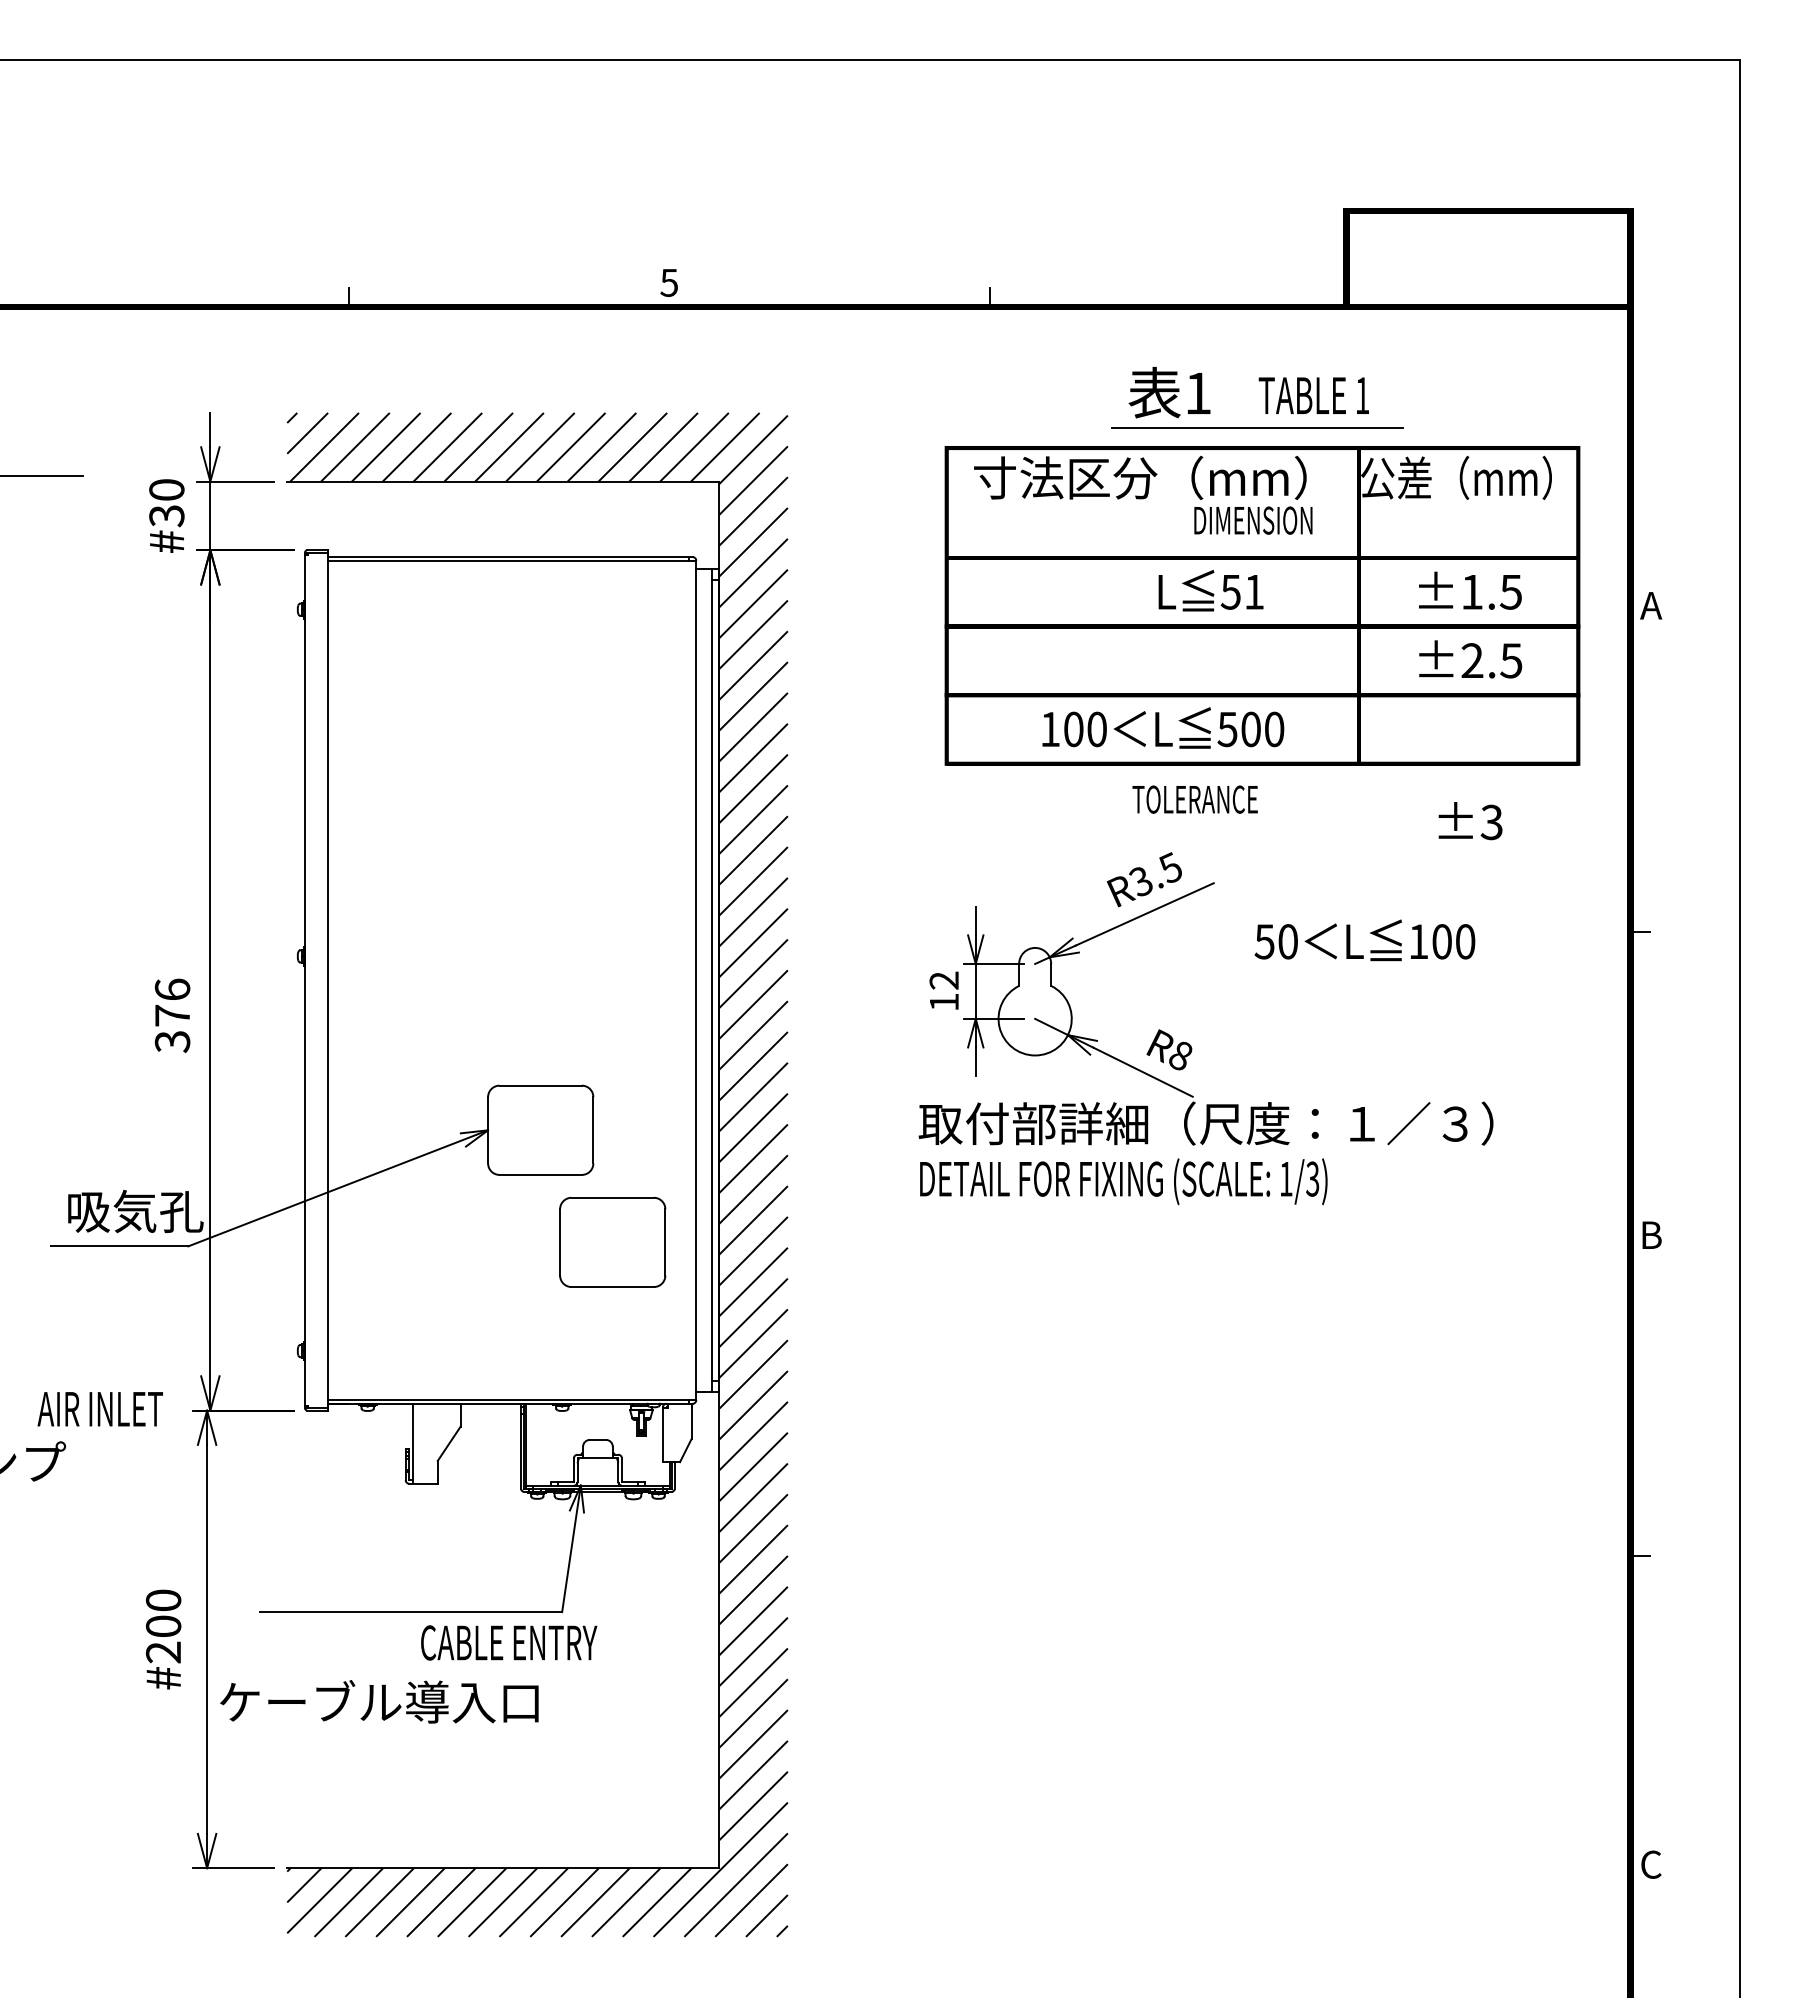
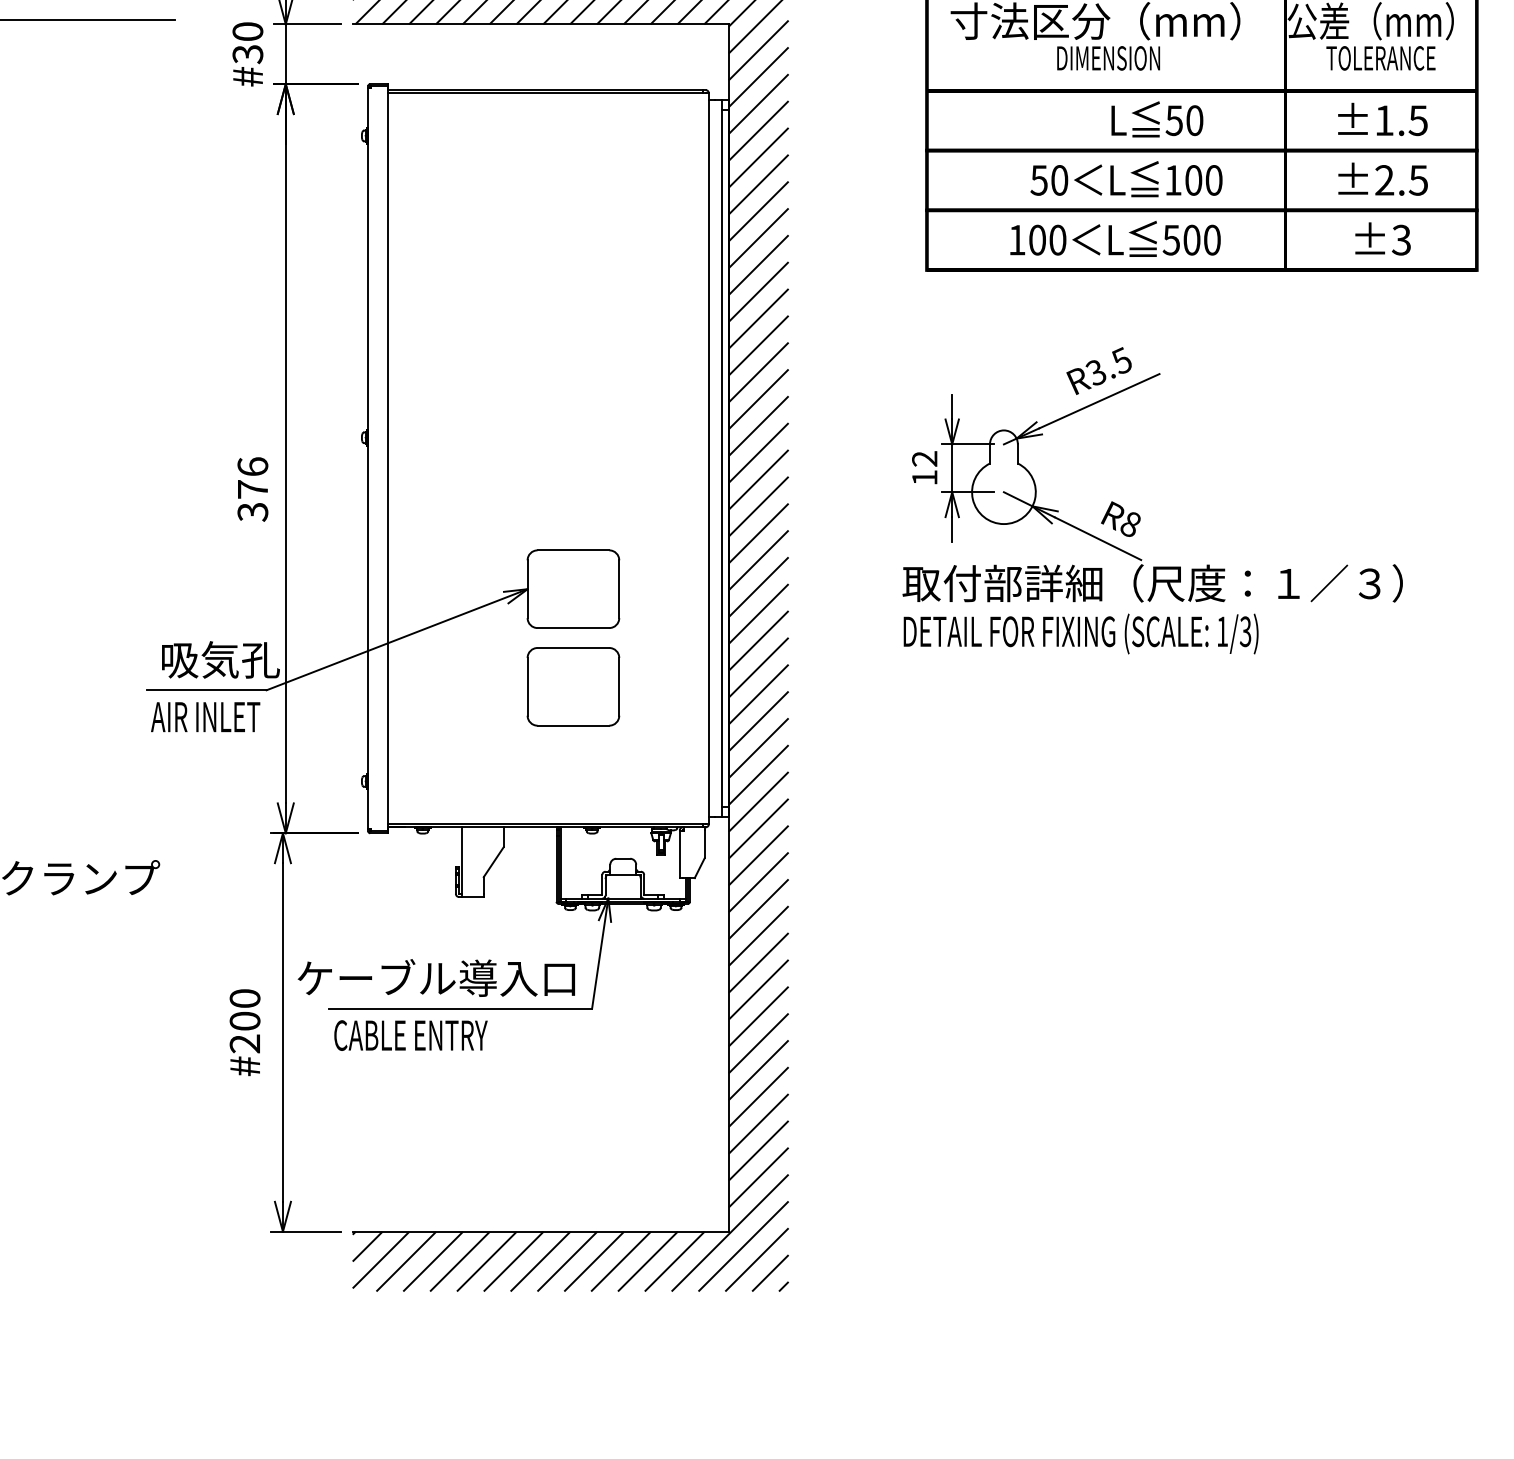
text: (1253, 520) -> (1108, 58), moved
text: (1254, 591) -> (1194, 120), 51 -> 50
text: (1194, 799) -> (1380, 58), moved
text: (1470, 821) -> (1382, 239), moved
text: (1364, 940) -> (1126, 179), moved
part: (612, 1241) -> (573, 686), moved
text: (99, 1409) -> (204, 717), moved
text: (509, 1642) -> (411, 1035), moved
text: (379, 1701) -> (436, 977), moved

